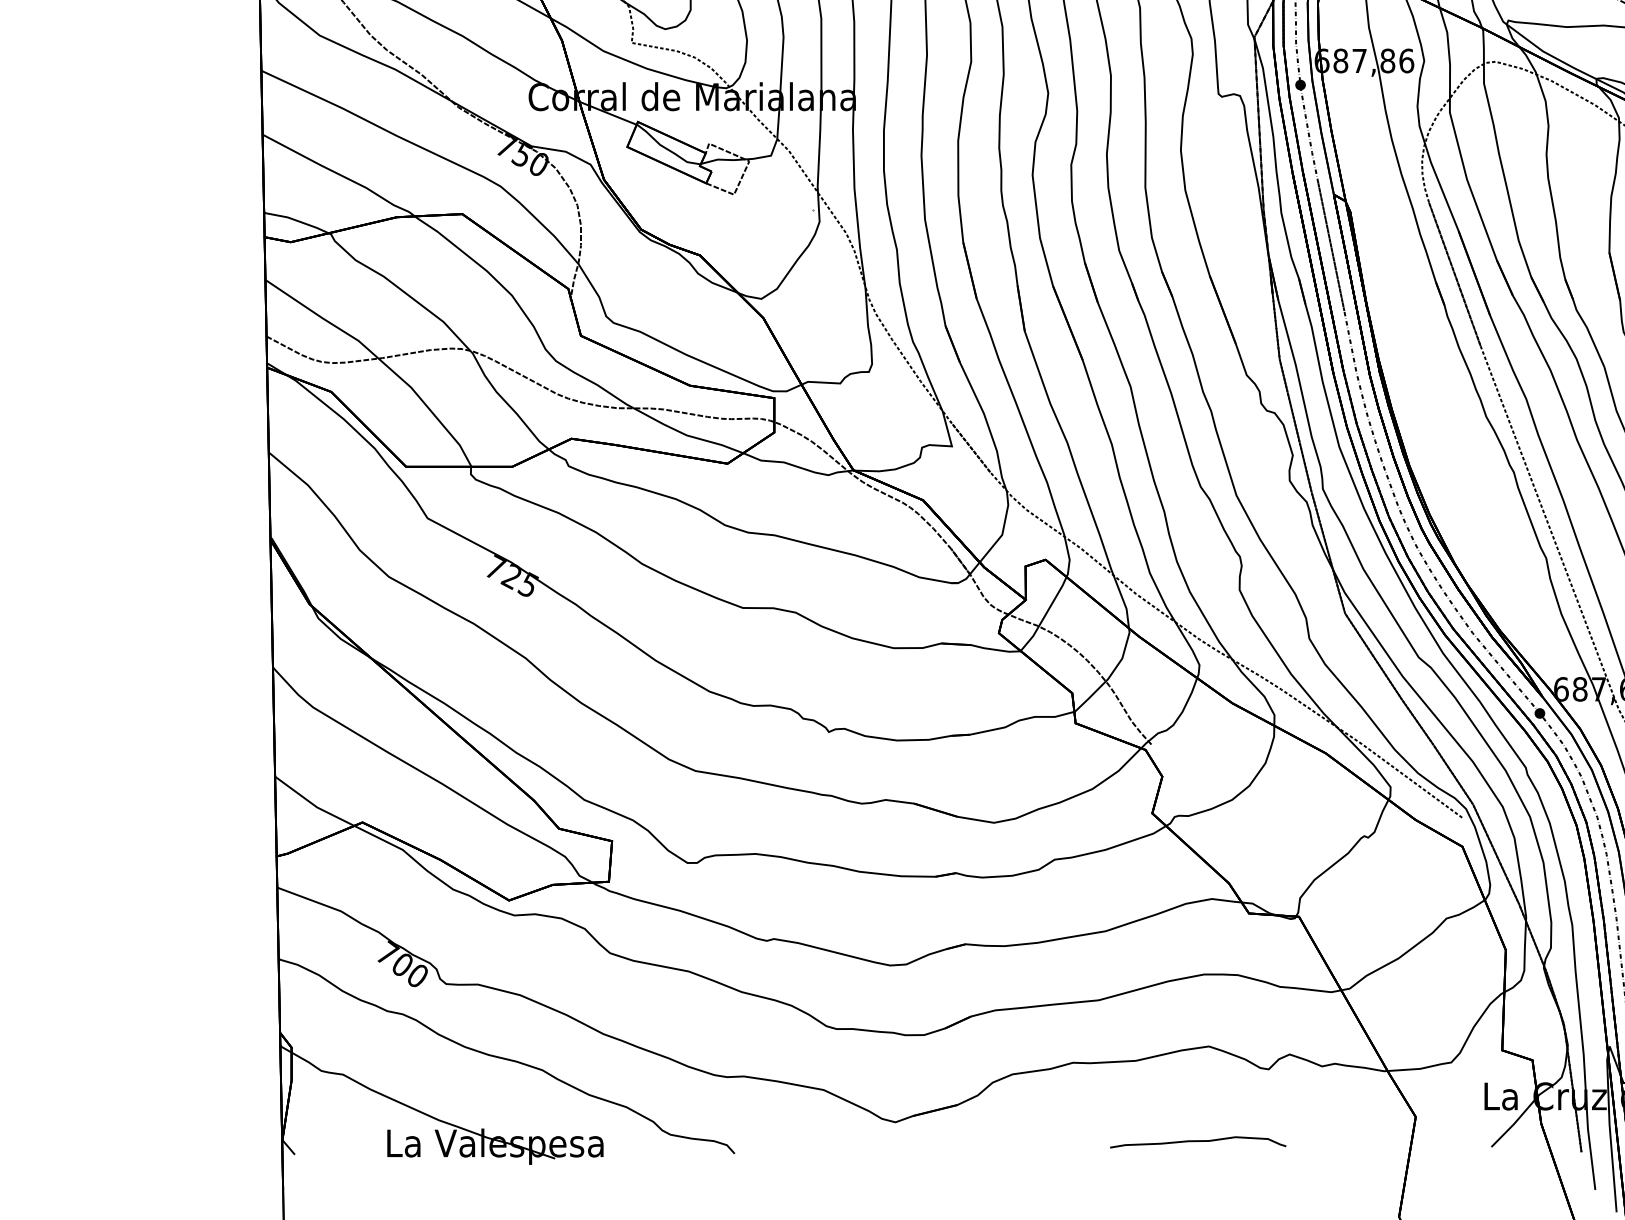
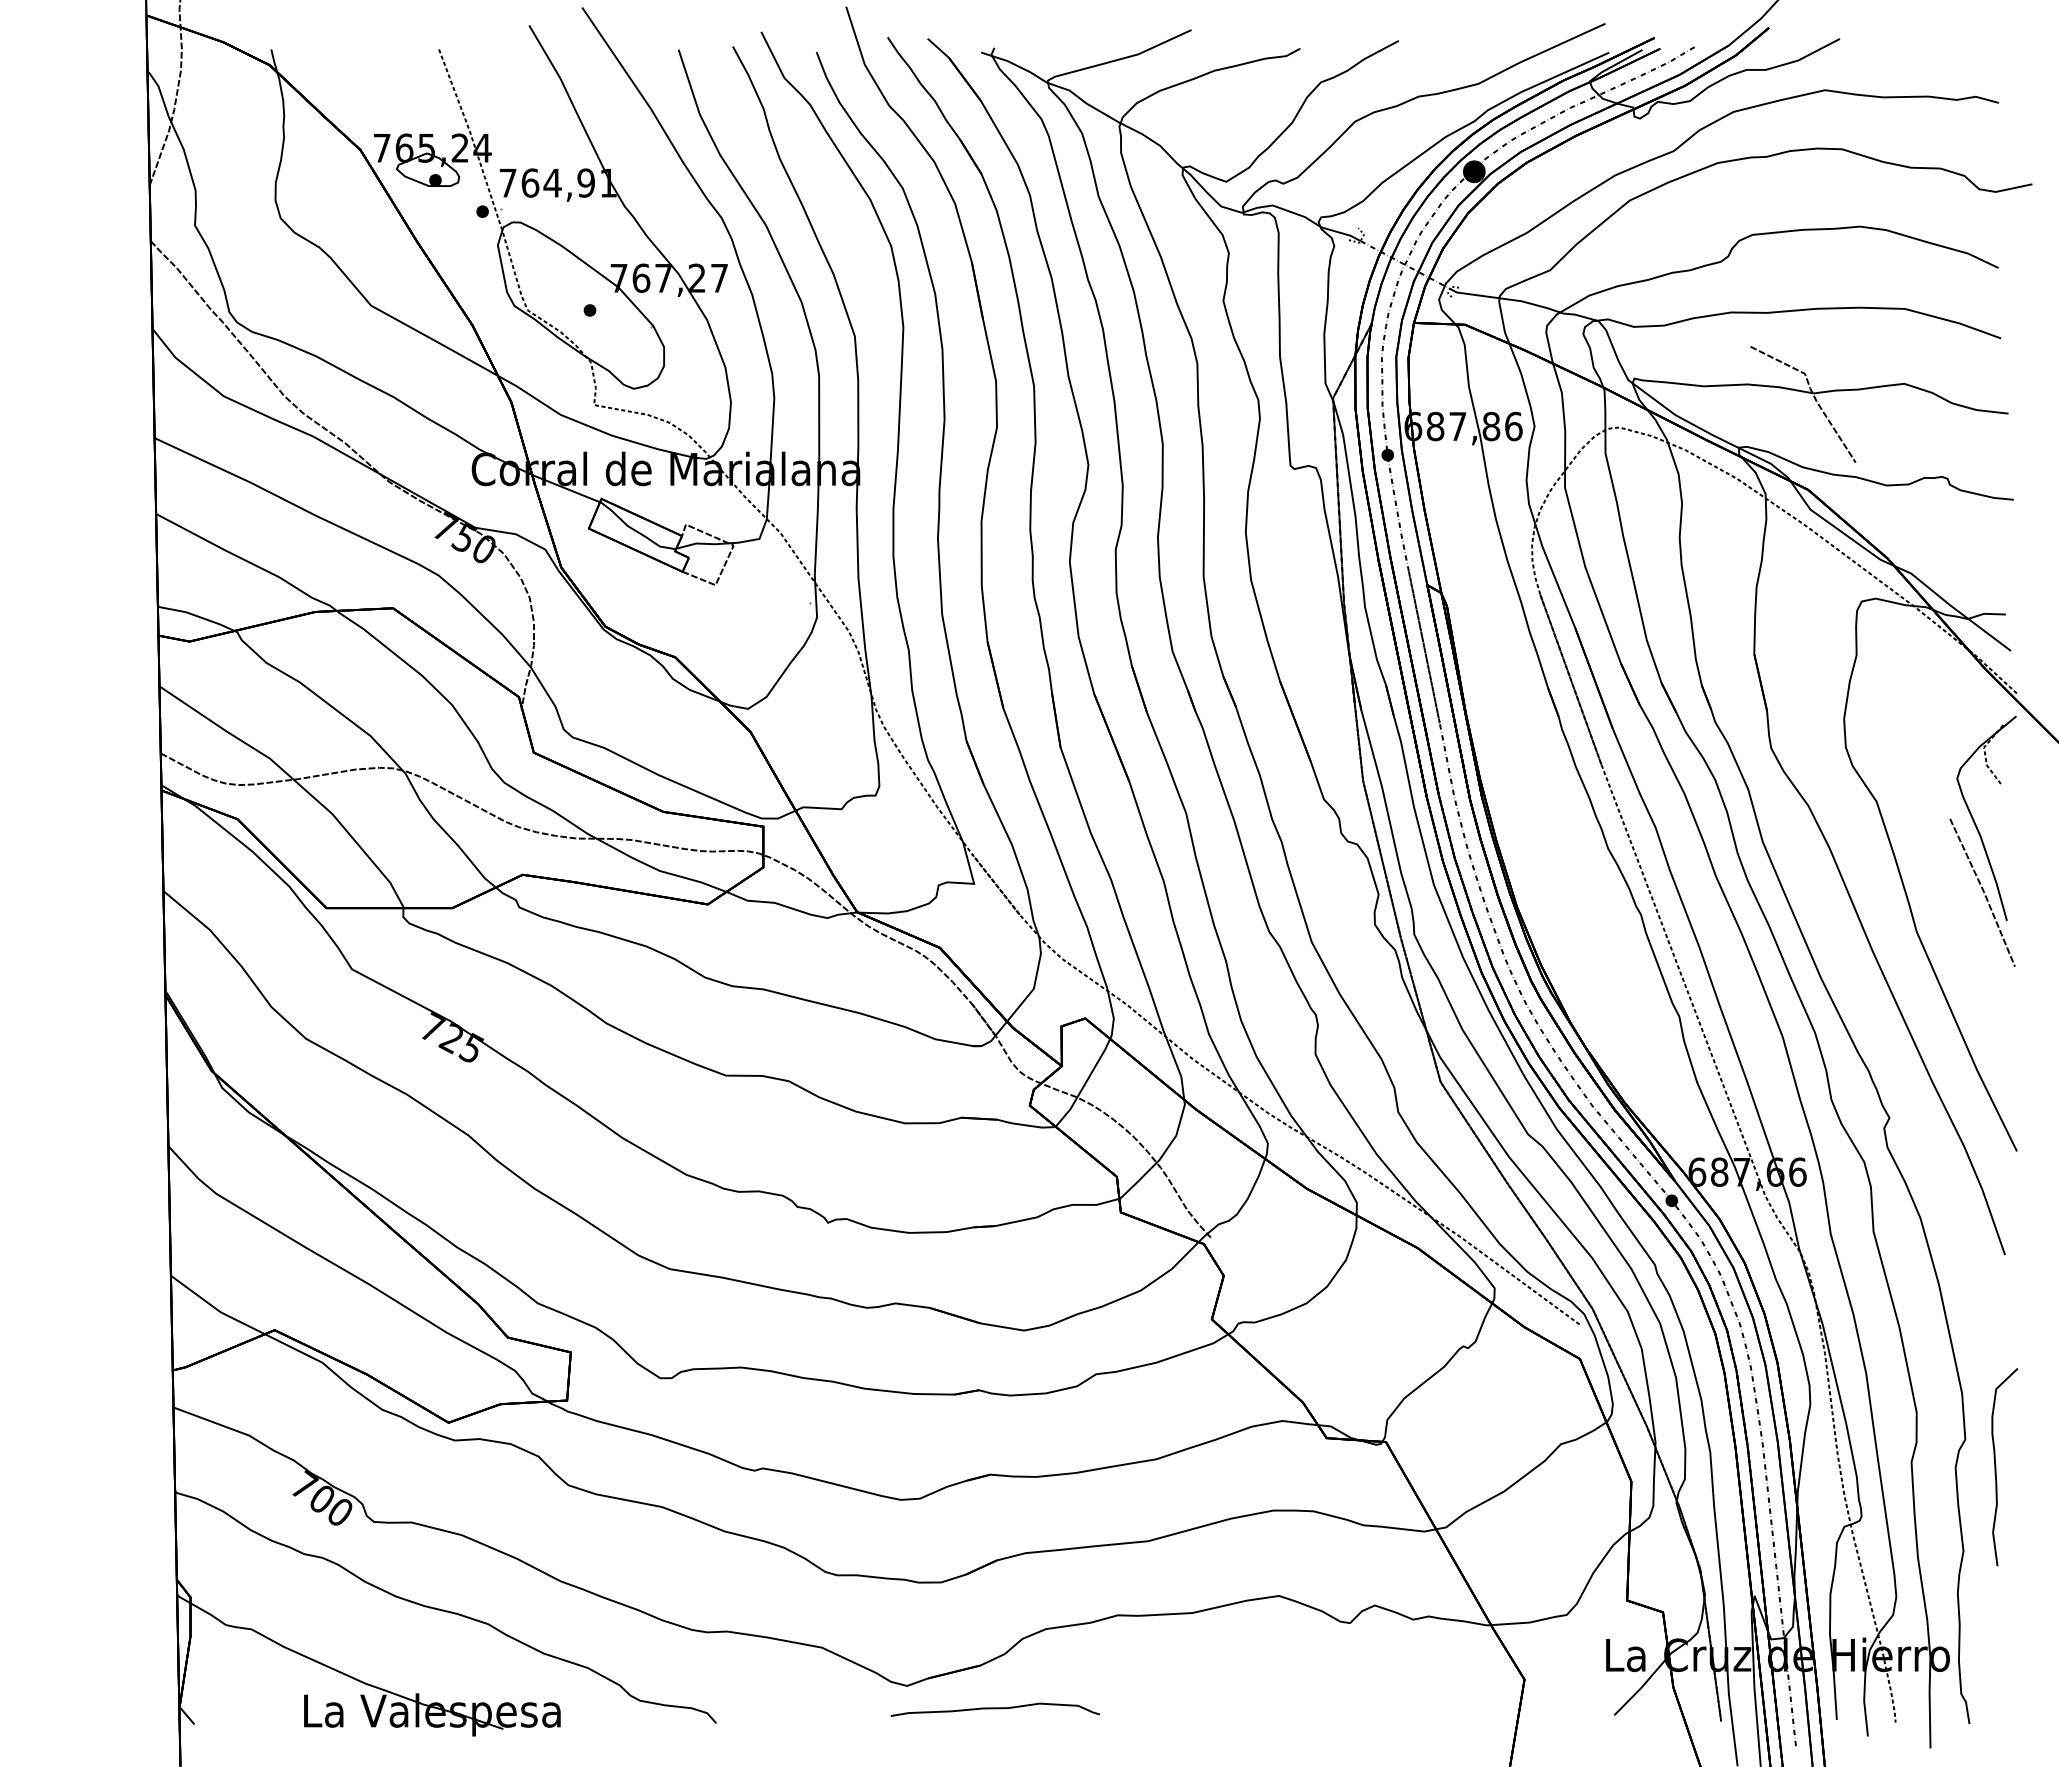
curve: (1197, 1142) -> (994, 1709), moved

